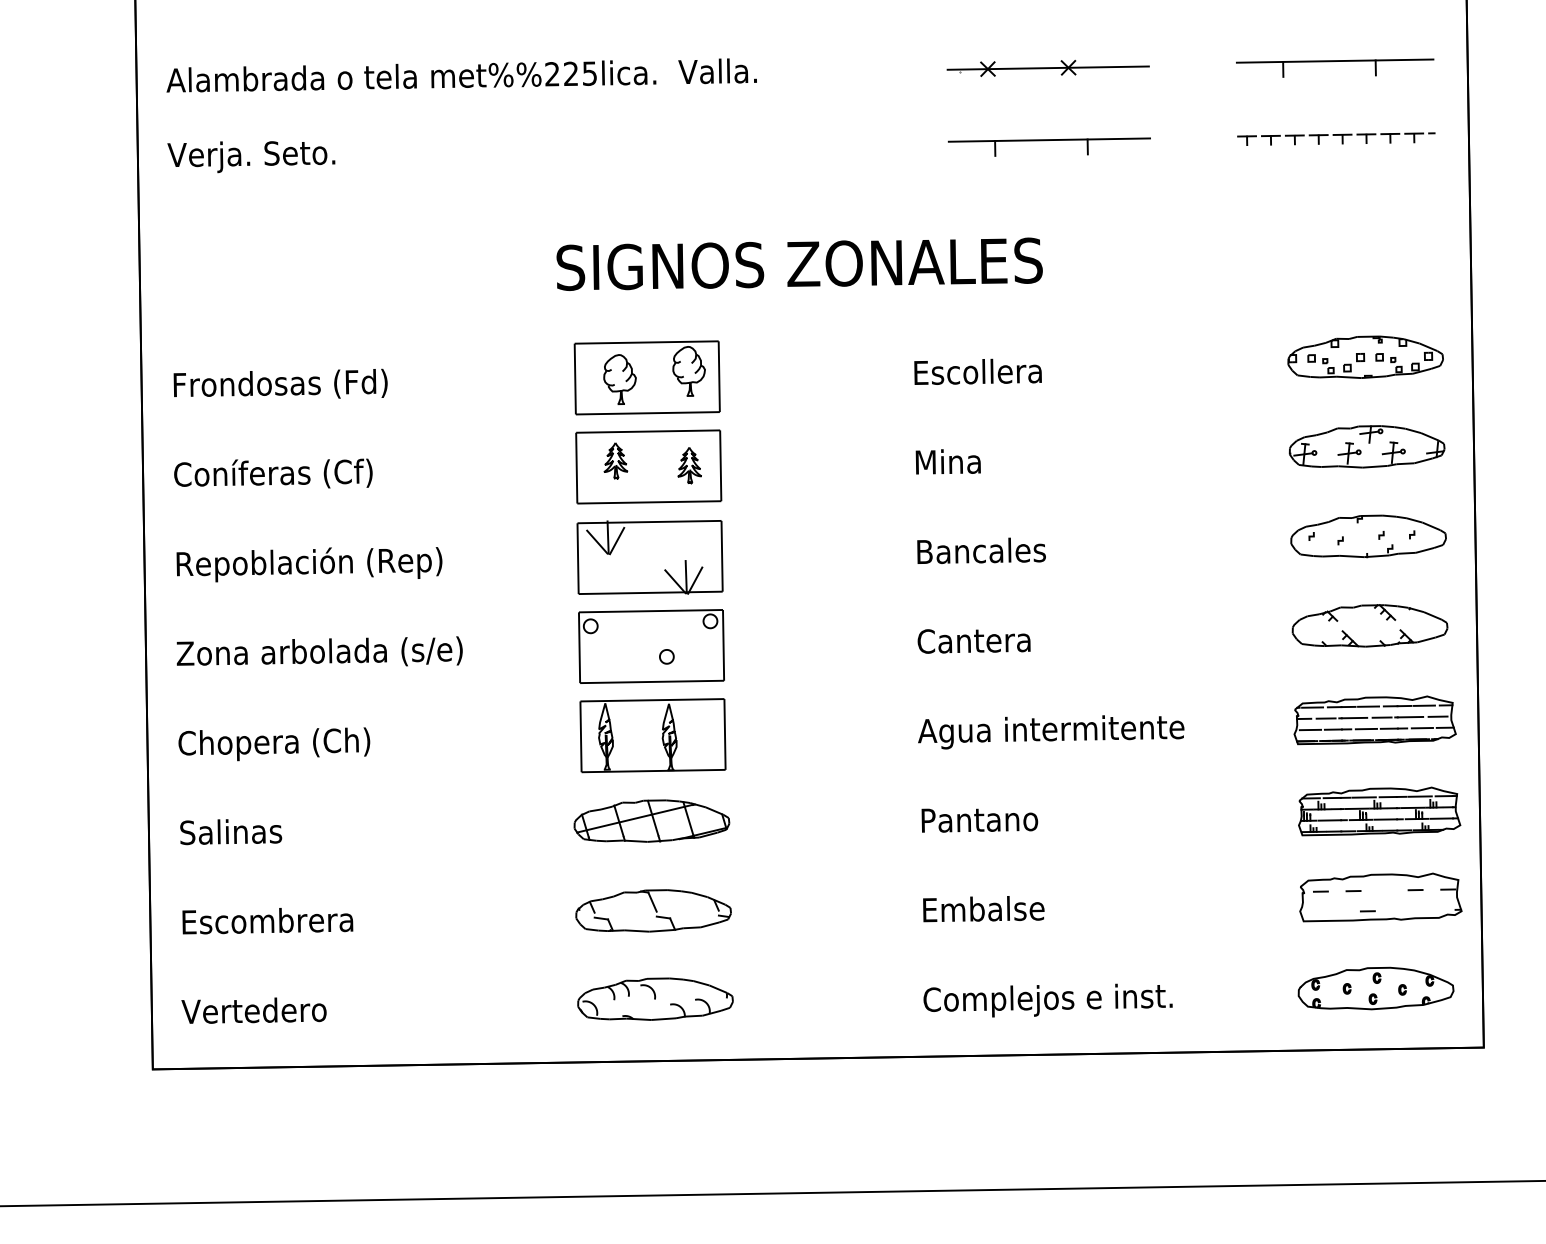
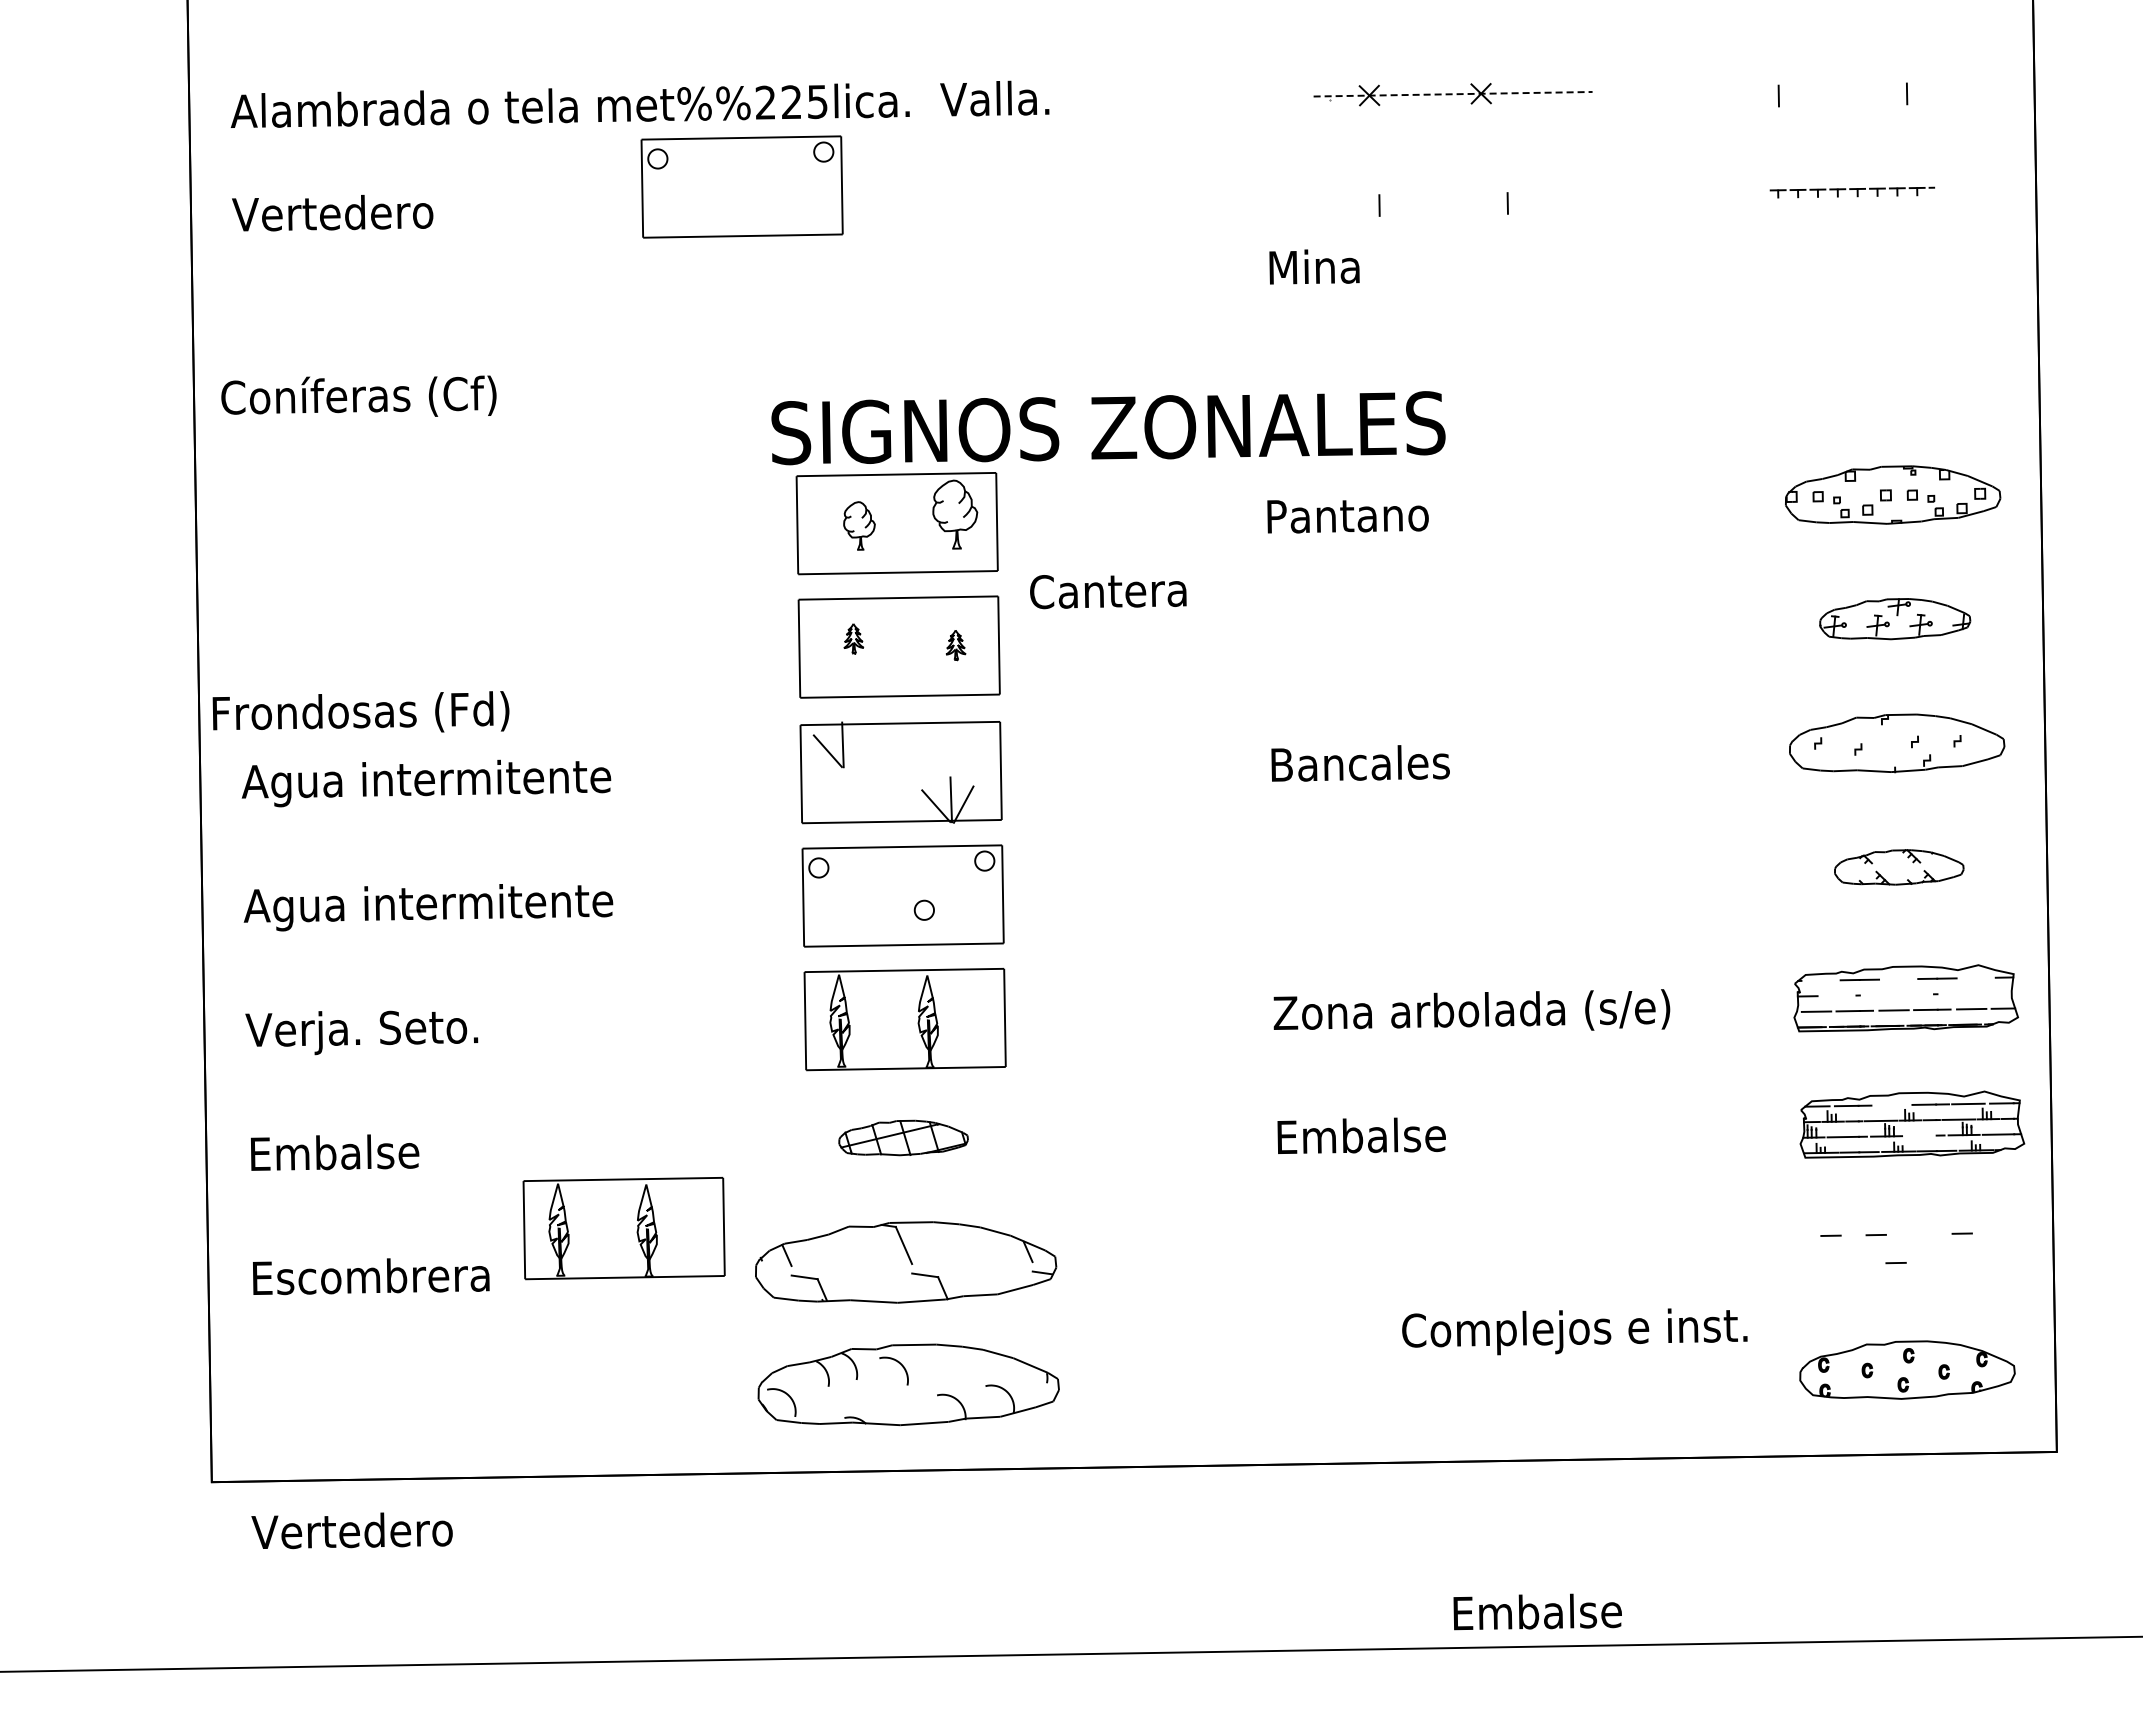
line: (1334, 61) -> (1850, 84), removed
line: (1048, 68) -> (1453, 94), solid -> dashed
part: (534, 134) -> (741, 186), added
line: (1049, 139) -> (1454, 193), removed
part: (1336, 139) -> (1852, 192), size x0.6
text: (275, 156) -> (382, 216), Verja. Seto. -> Vertedero
text: (799, 264) -> (1108, 428), moved
text: (979, 372) -> (1357, 515), Escollera -> Pantano
part: (620, 379) -> (859, 525), size x0.7
text: (280, 383) -> (360, 711), moved
part: (1367, 446) -> (1895, 618), size x0.7
part: (615, 460) -> (853, 638), size x0.6
text: (948, 461) -> (1314, 266), moved
part: (689, 465) -> (955, 645), size x0.6
text: (273, 473) -> (358, 395), moved
line: (617, 540) -> (855, 749), removed
text: (308, 564) -> (427, 782), Repoblación (Rep) -> Agua intermitente
part: (1370, 625) -> (1899, 867), size x0.6
text: (974, 641) -> (1108, 592), moved
text: (319, 654) -> (442, 906), Zona arbolada (s/e) -> Agua intermitente
line: (1424, 705) -> (1974, 977), removed
line: (1368, 706) -> (1896, 979), removed
line: (1311, 707) -> (1818, 980), removed
line: (1409, 716) -> (1954, 993), removed
line: (1438, 716) -> (1993, 993), removed
line: (1354, 717) -> (1877, 994), removed
line: (1381, 717) -> (1915, 994), removed
line: (1326, 718) -> (1838, 995), removed
text: (1061, 731) -> (1471, 1013), Agua intermitente -> Zona arbolada (s/e)
text: (273, 744) -> (379, 1031), Chopera (Ch) -> Verja. Seto.
line: (1363, 797) -> (1890, 1105), removed
text: (983, 819) -> (1363, 1135), Pantano -> Embalse
line: (1385, 819) -> (1920, 1135), removed
part: (651, 820) -> (903, 1137), size x0.6
text: (241, 831) -> (334, 1152), Salinas -> Embalse
part: (449, 886) -> (623, 1228), added
part: (1380, 897) -> (1913, 1243), removed
text: (983, 908) -> (1537, 1611), moved
part: (653, 910) -> (905, 1262), size x1.4
part: (655, 998) -> (908, 1384), size x1.4
text: (1047, 1000) -> (1574, 1331), moved
text: (253, 1010) -> (351, 1530), moved

